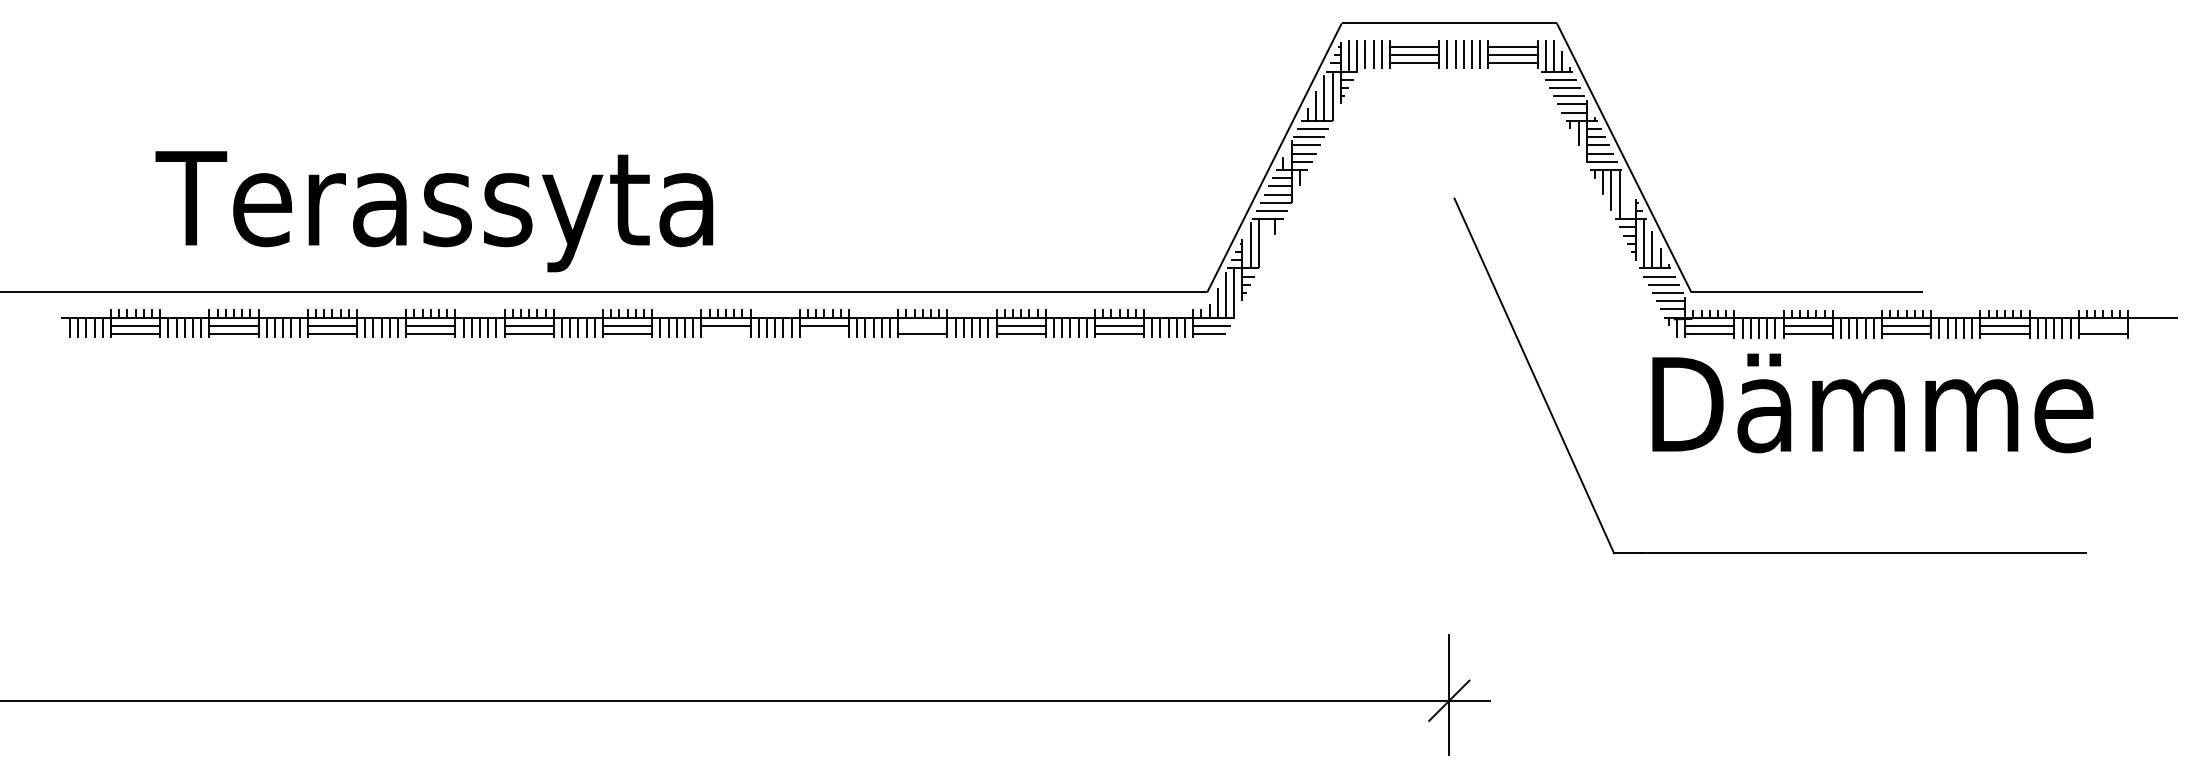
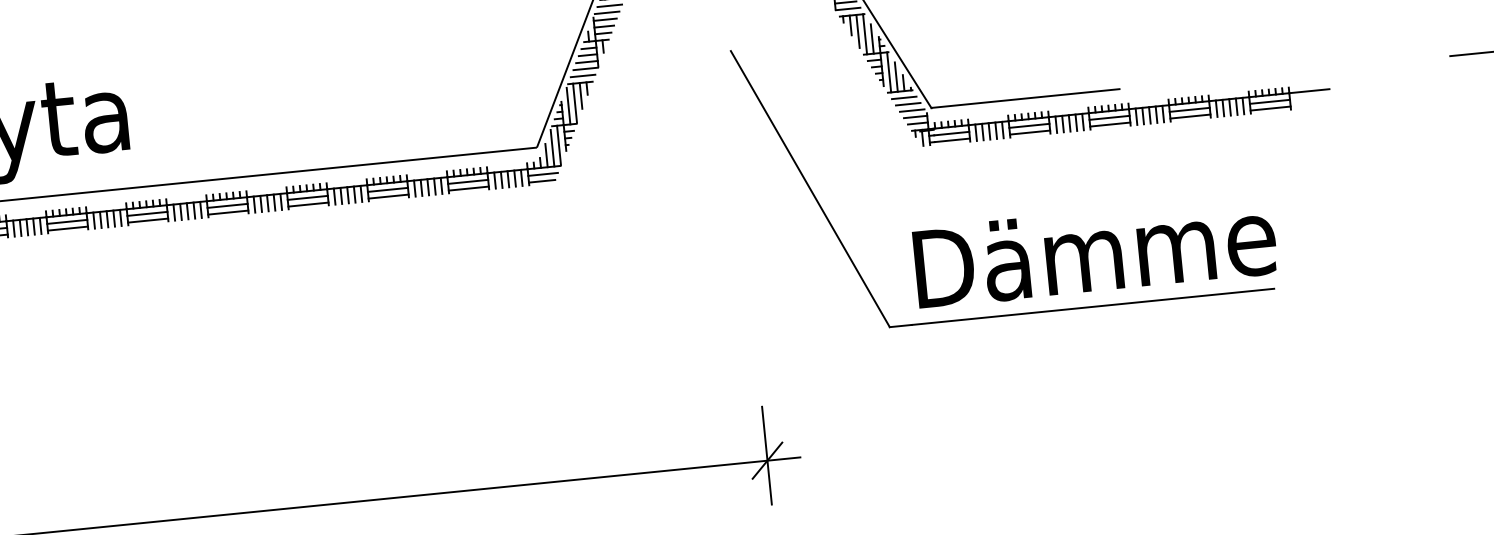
line: (1627, 201) -> (872, 39), added
line: (1267, 234) -> (581, 95), added
line: (922, 325) -> (307, 197), added
line: (2102, 325) -> (1269, 101), added
line: (725, 333) -> (147, 220), added
line: (823, 333) -> (227, 212), added
text: (1872, 403) -> (1094, 251), moved

